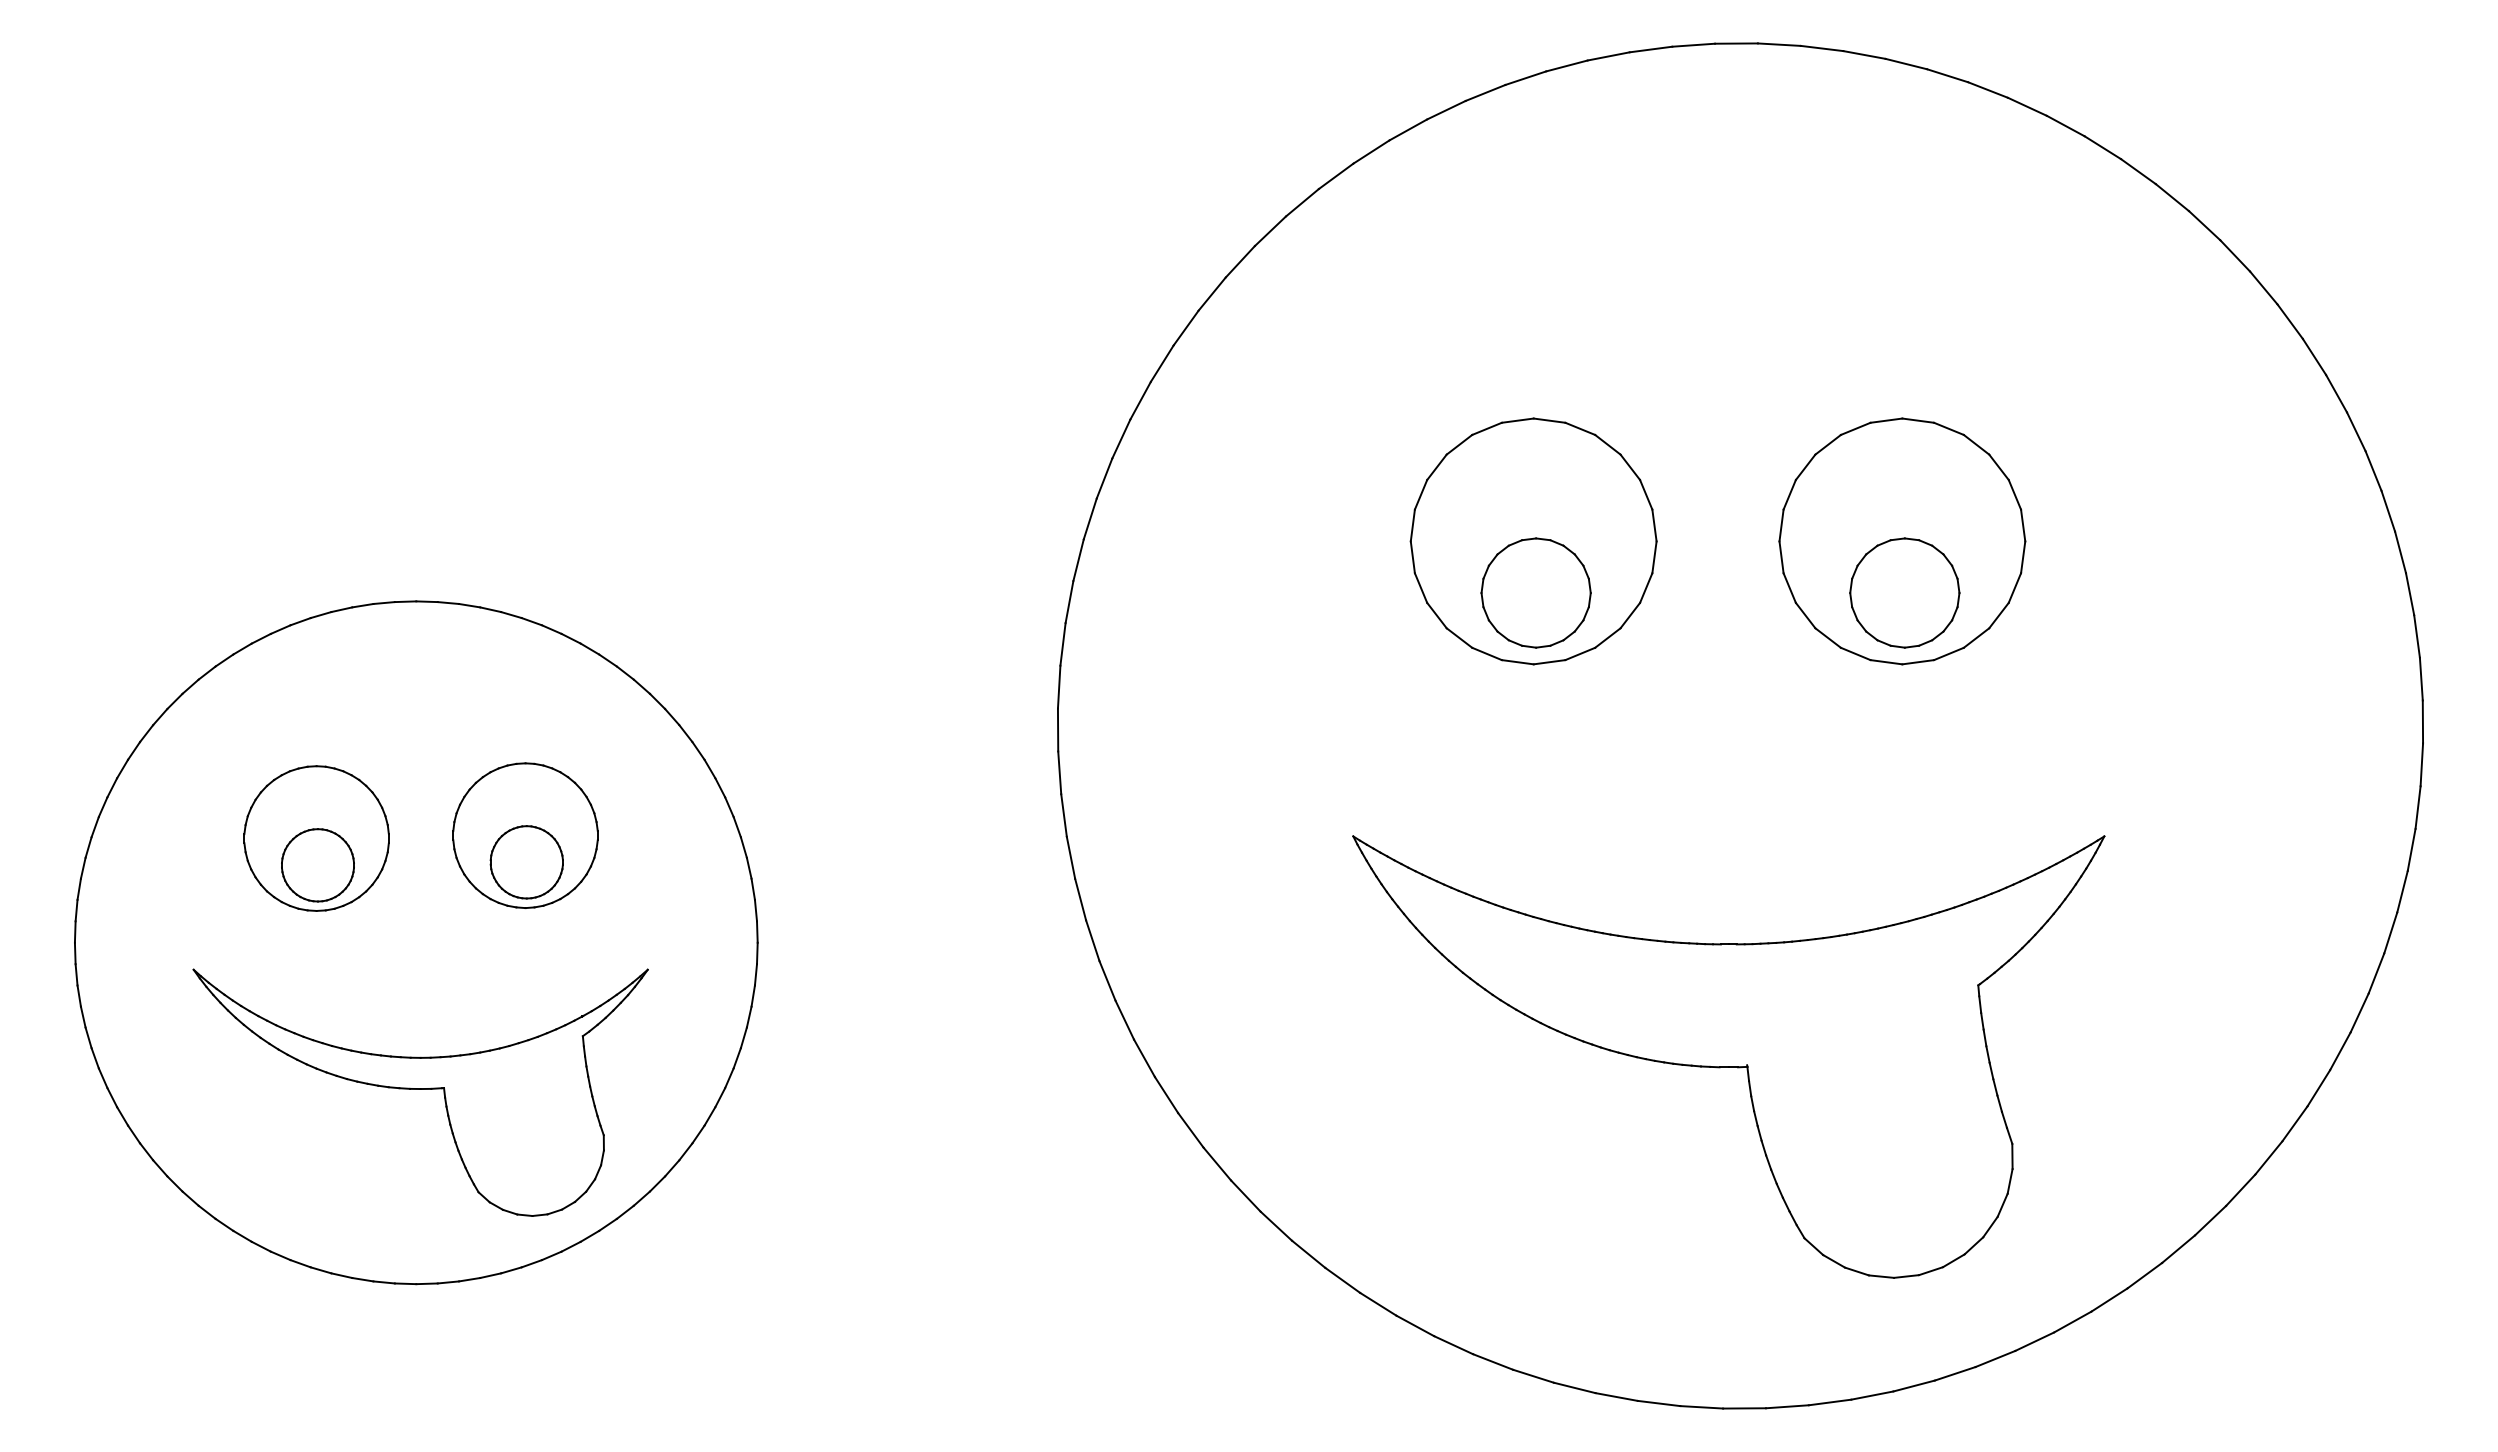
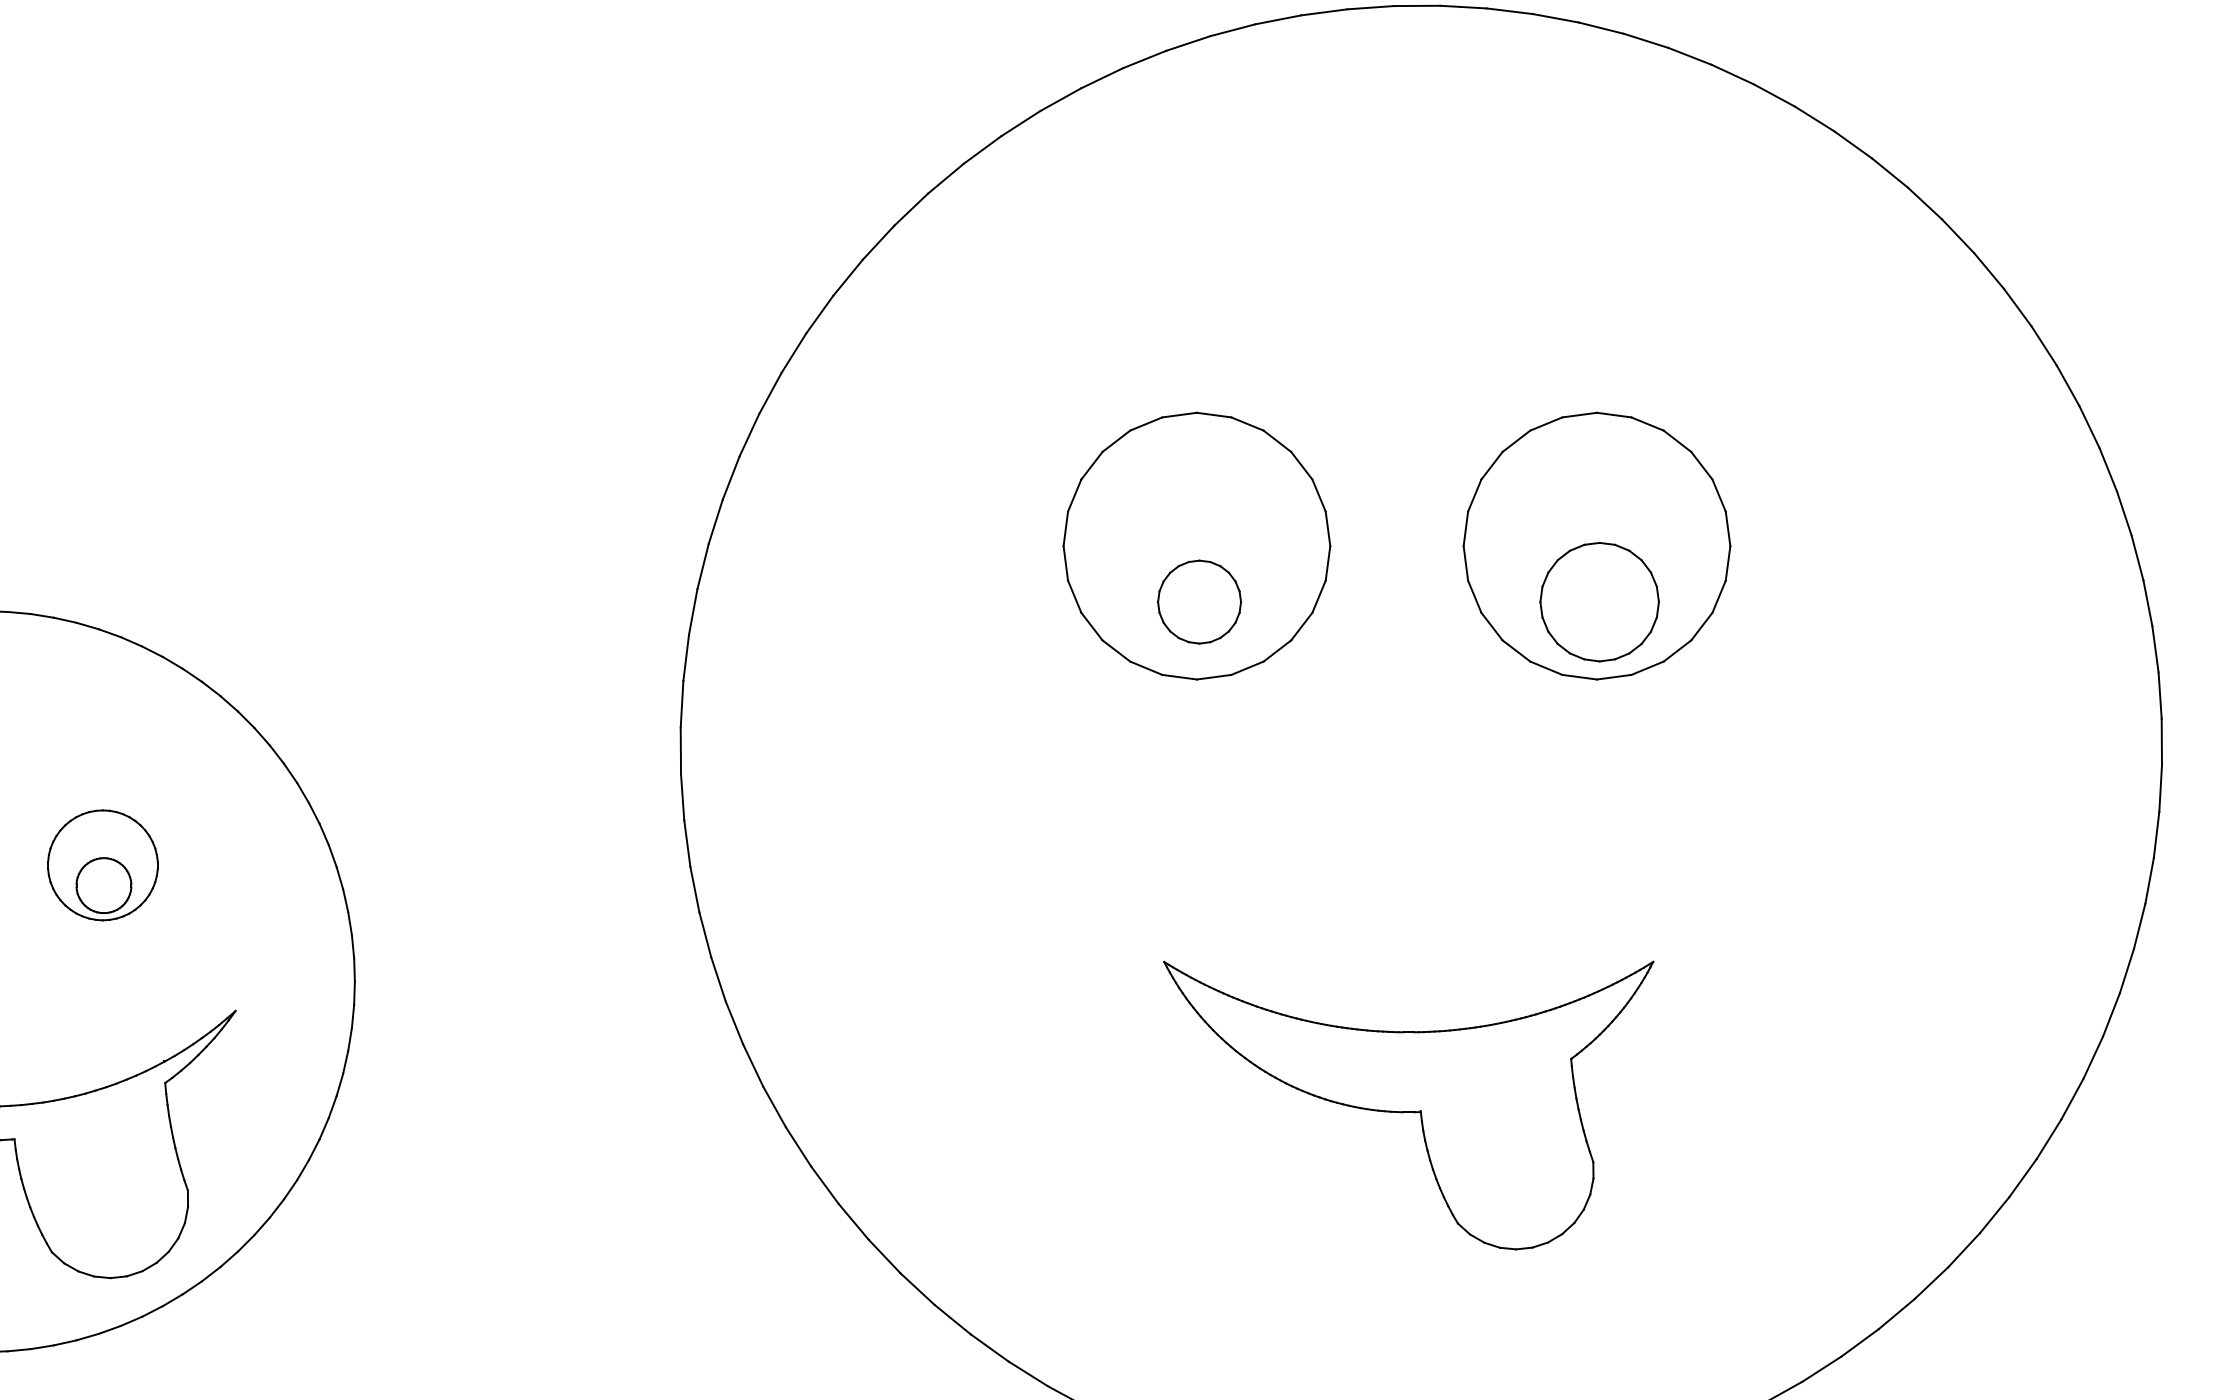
part: (1535, 592) -> (1198, 601), size x0.7
part: (525, 835) -> (102, 865), size x0.7
part: (1728, 1056) -> (1408, 1105), size x0.6

